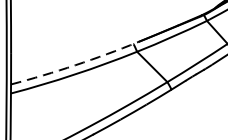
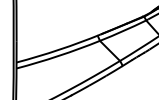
arc: (75, 64) -> (59, 49), dashed -> solid

